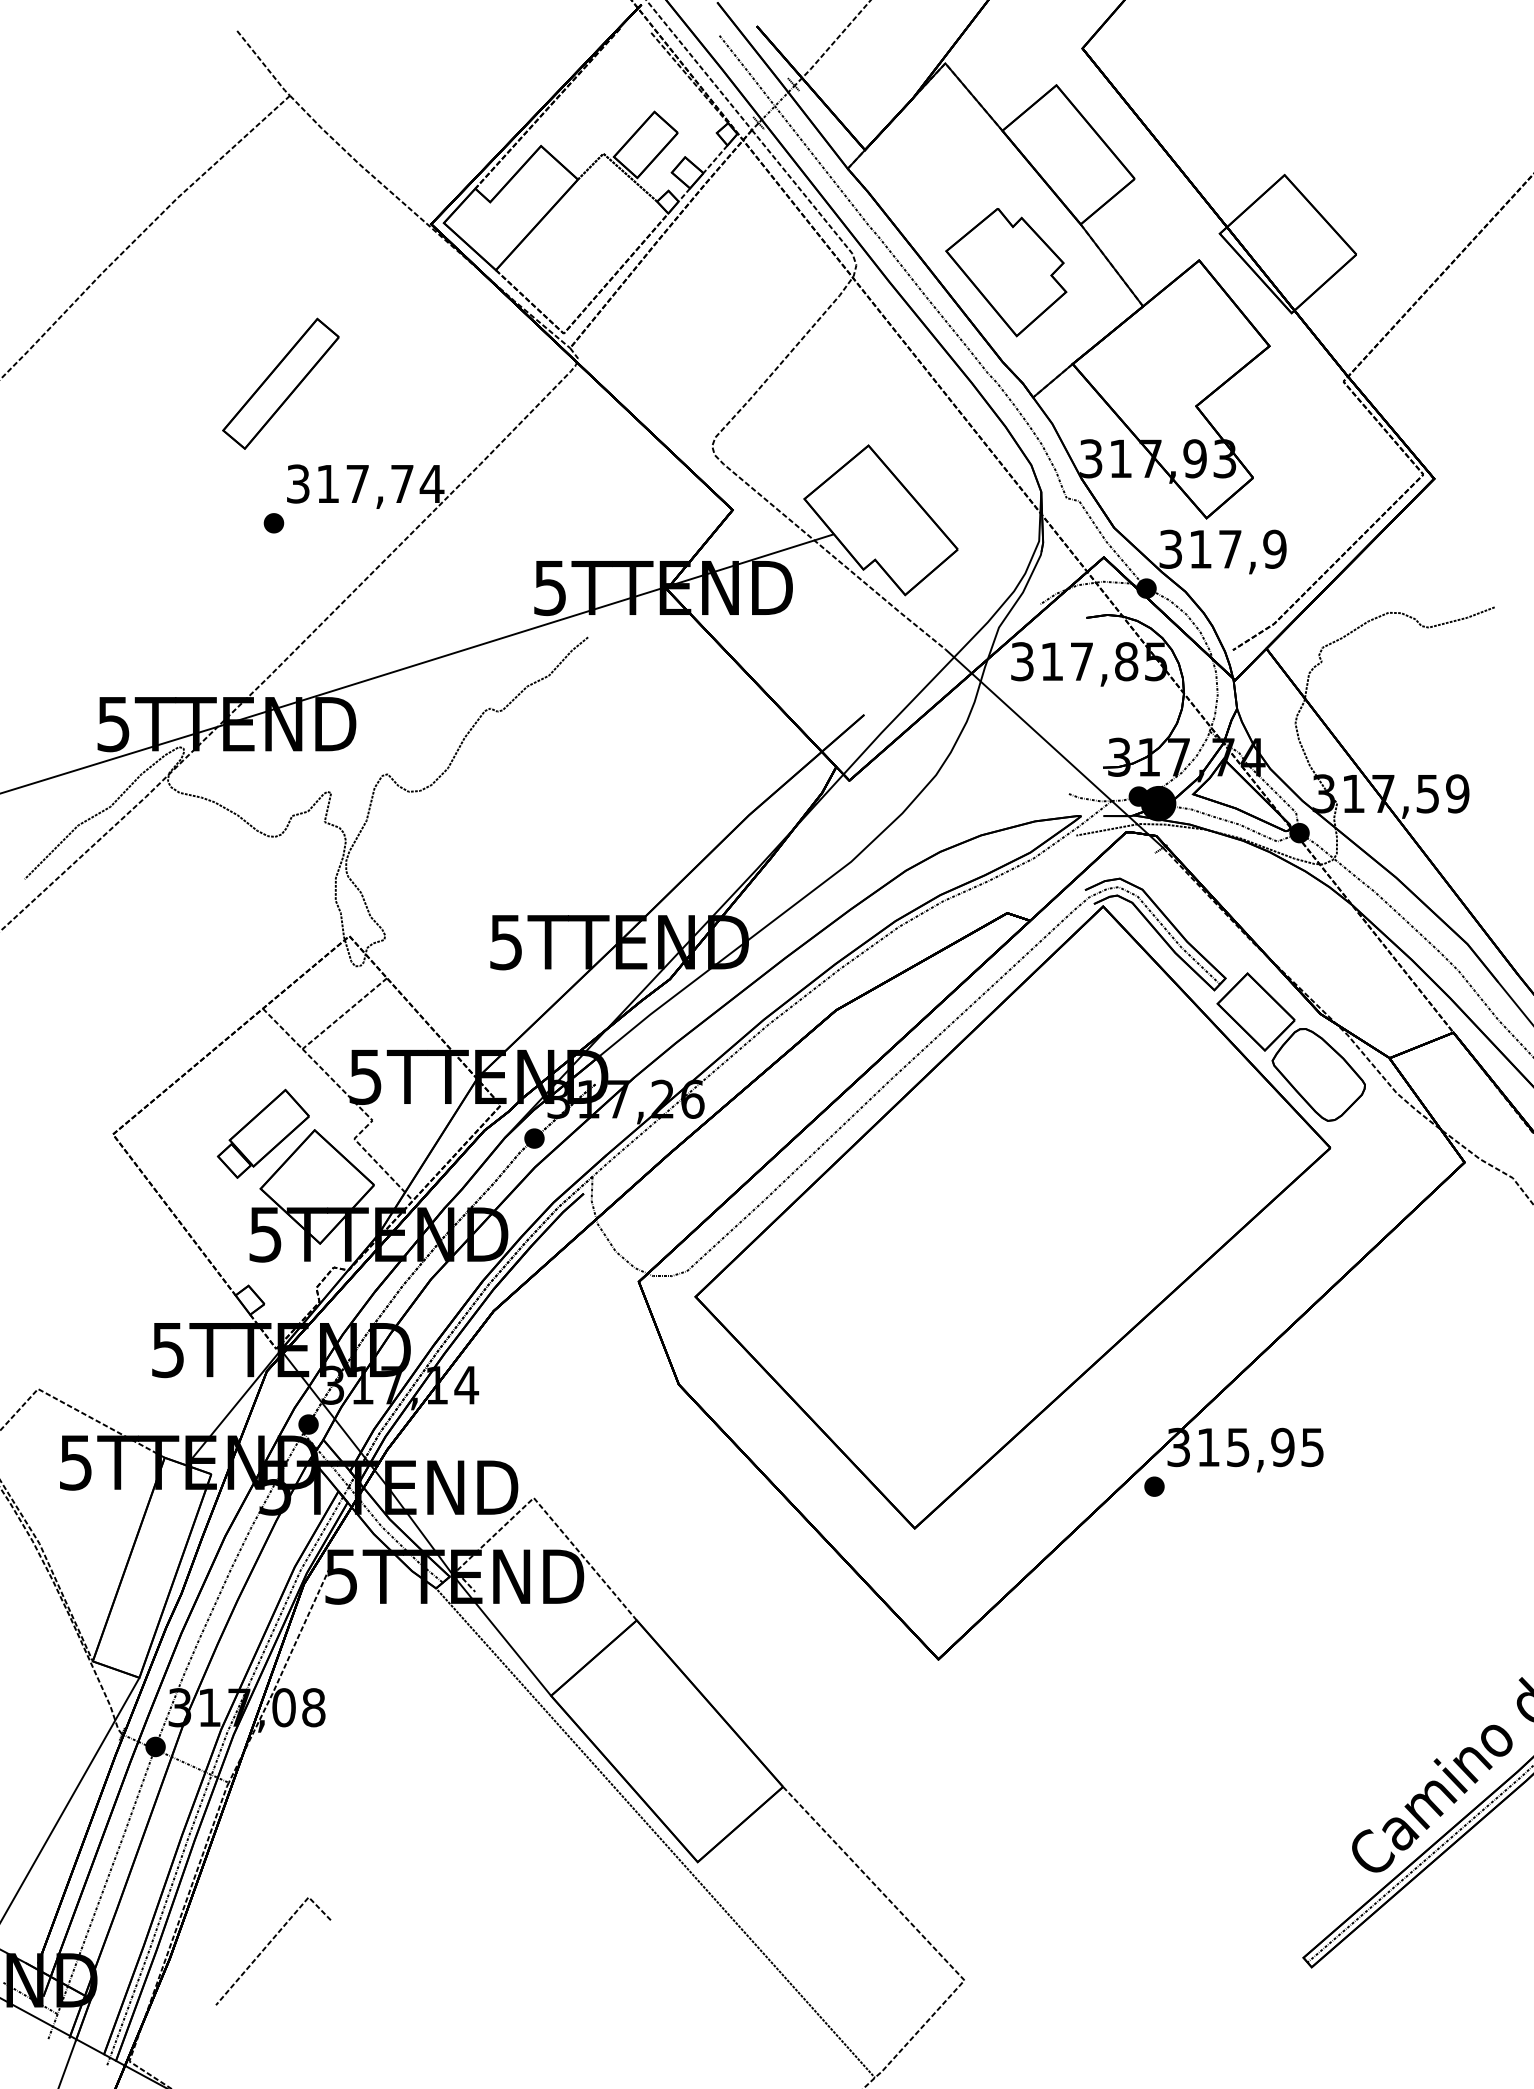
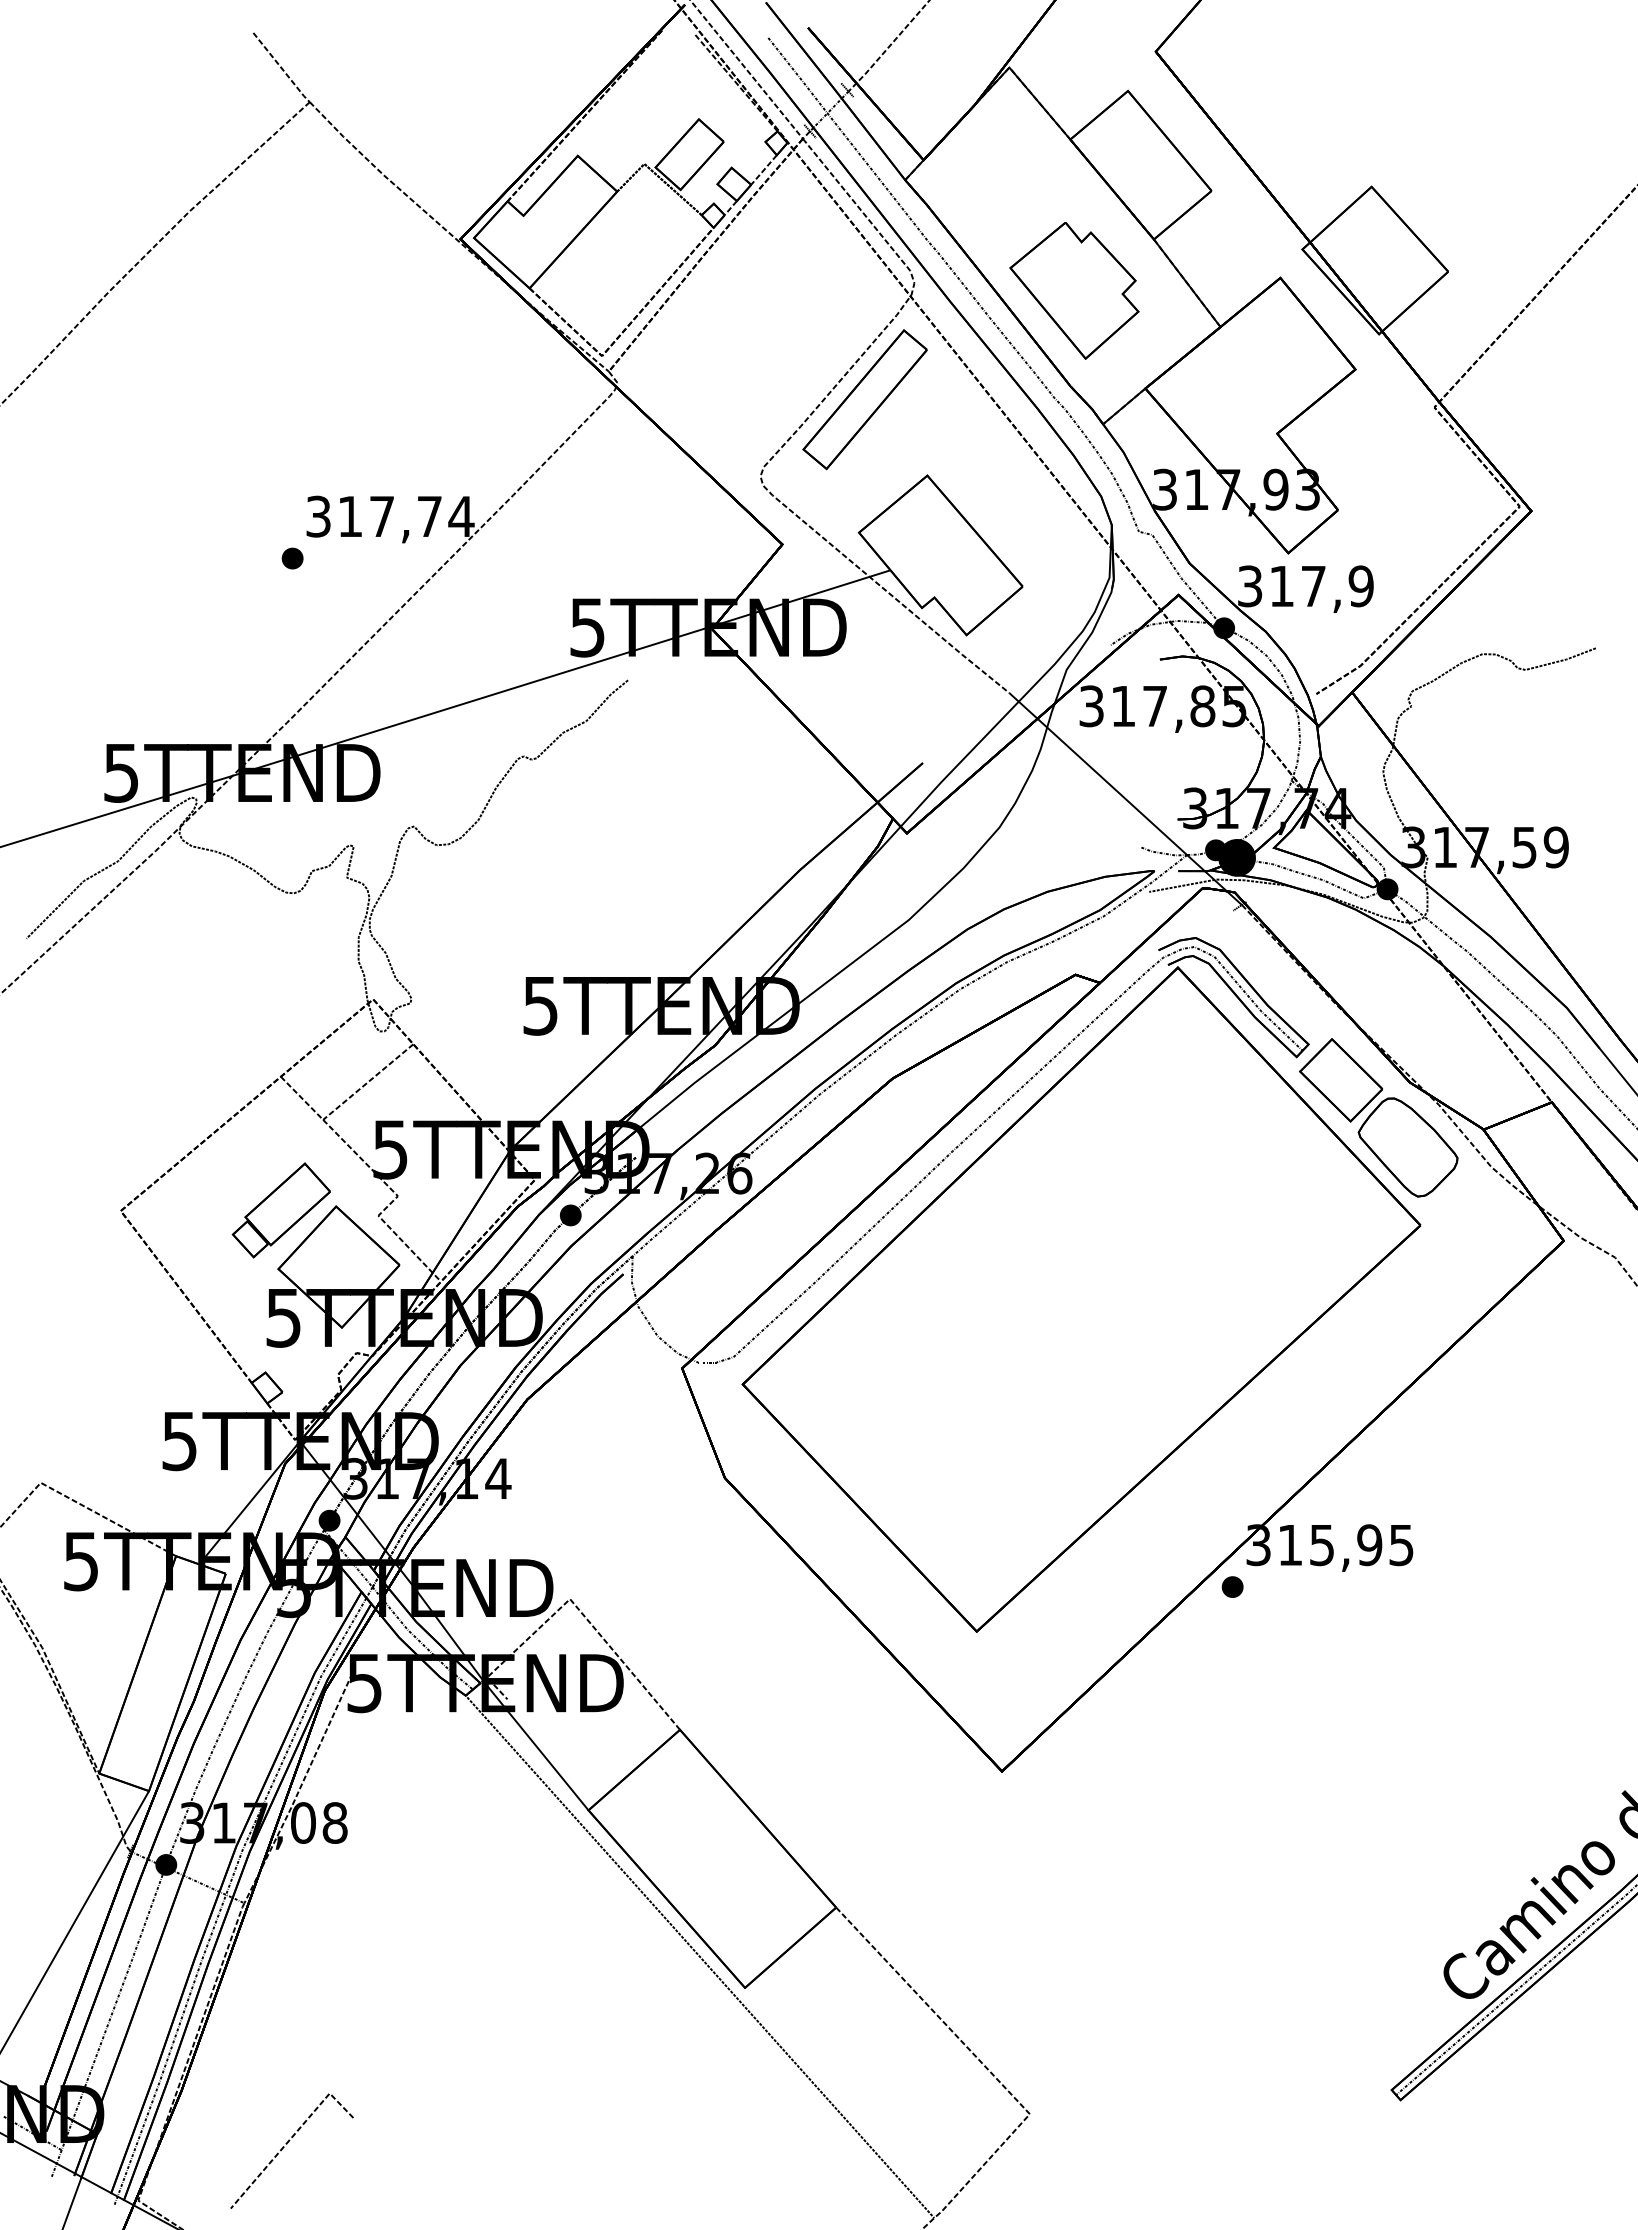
part: (280, 383) -> (864, 399), moved
line: (269, 1945) -> (287, 2144), moved

